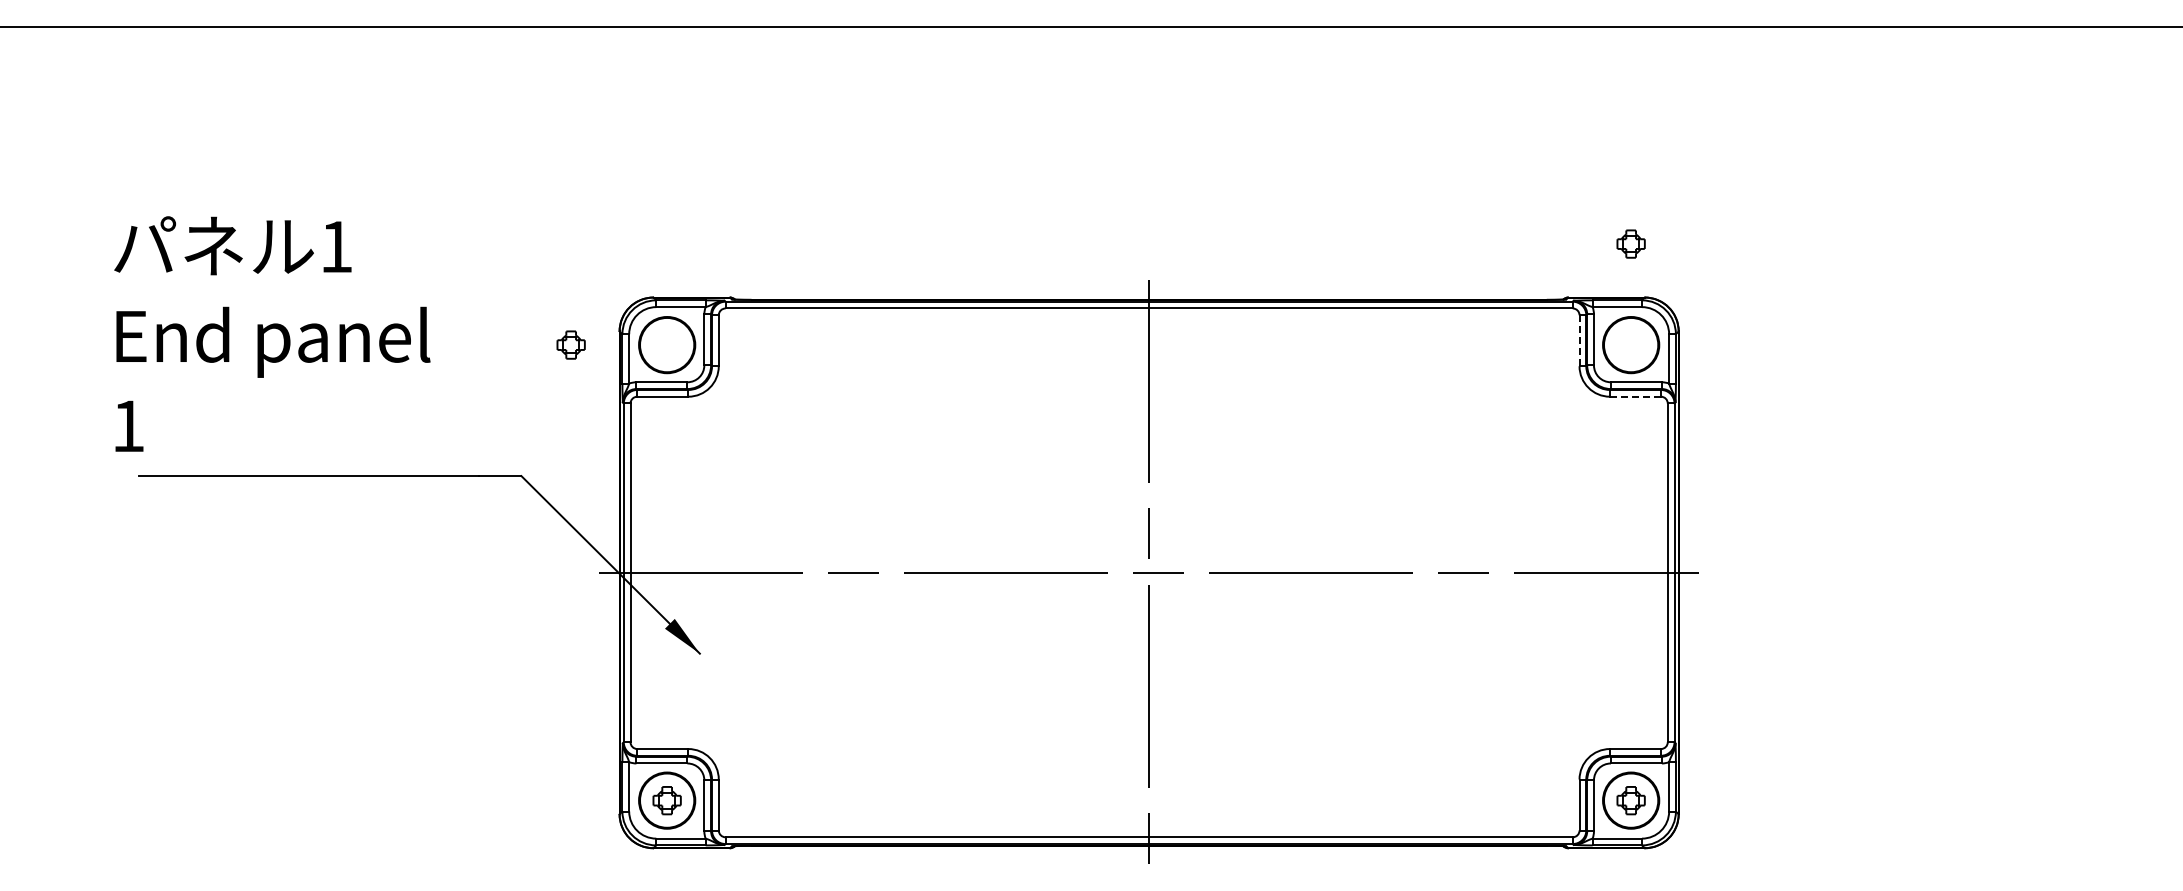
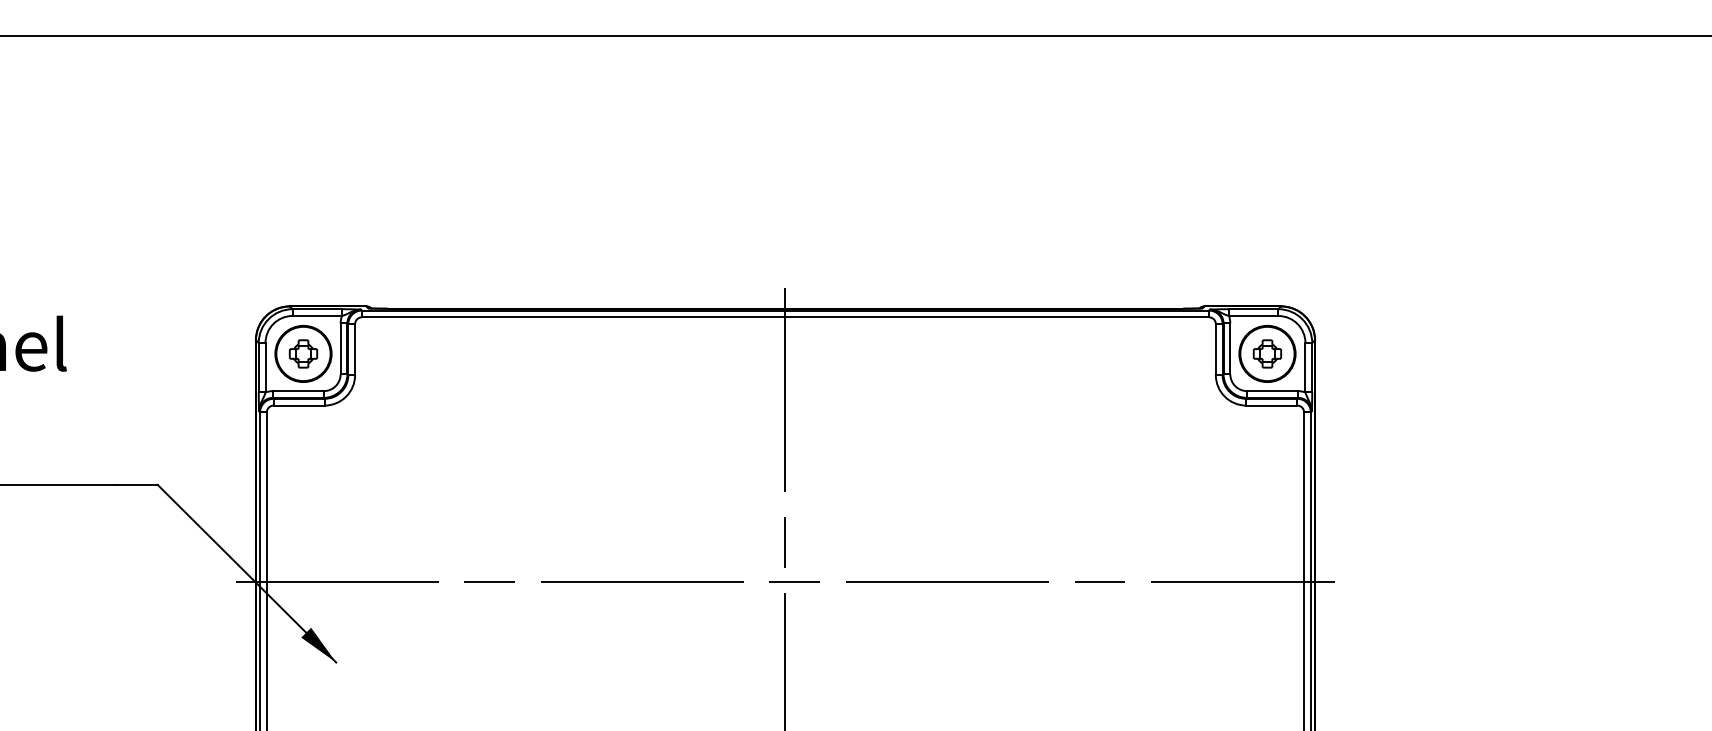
part: (1630, 243) -> (1266, 353), moved
line: (1579, 341) -> (1215, 350), dashed -> solid
part: (570, 344) -> (302, 353), moved
line: (1636, 396) -> (1272, 405), dashed -> solid

